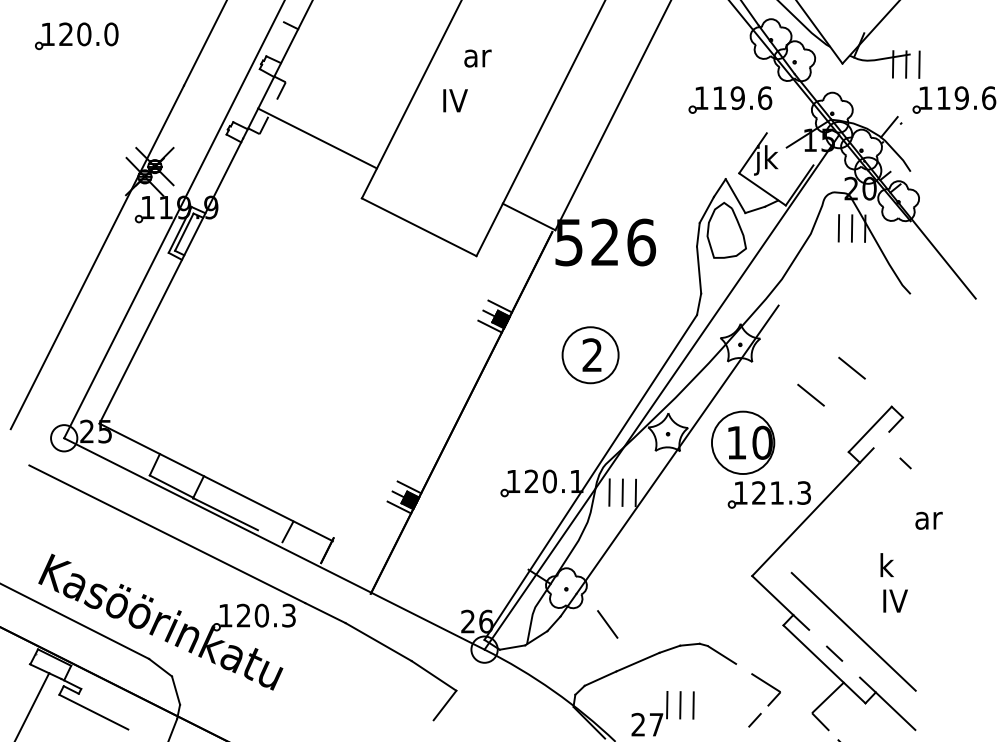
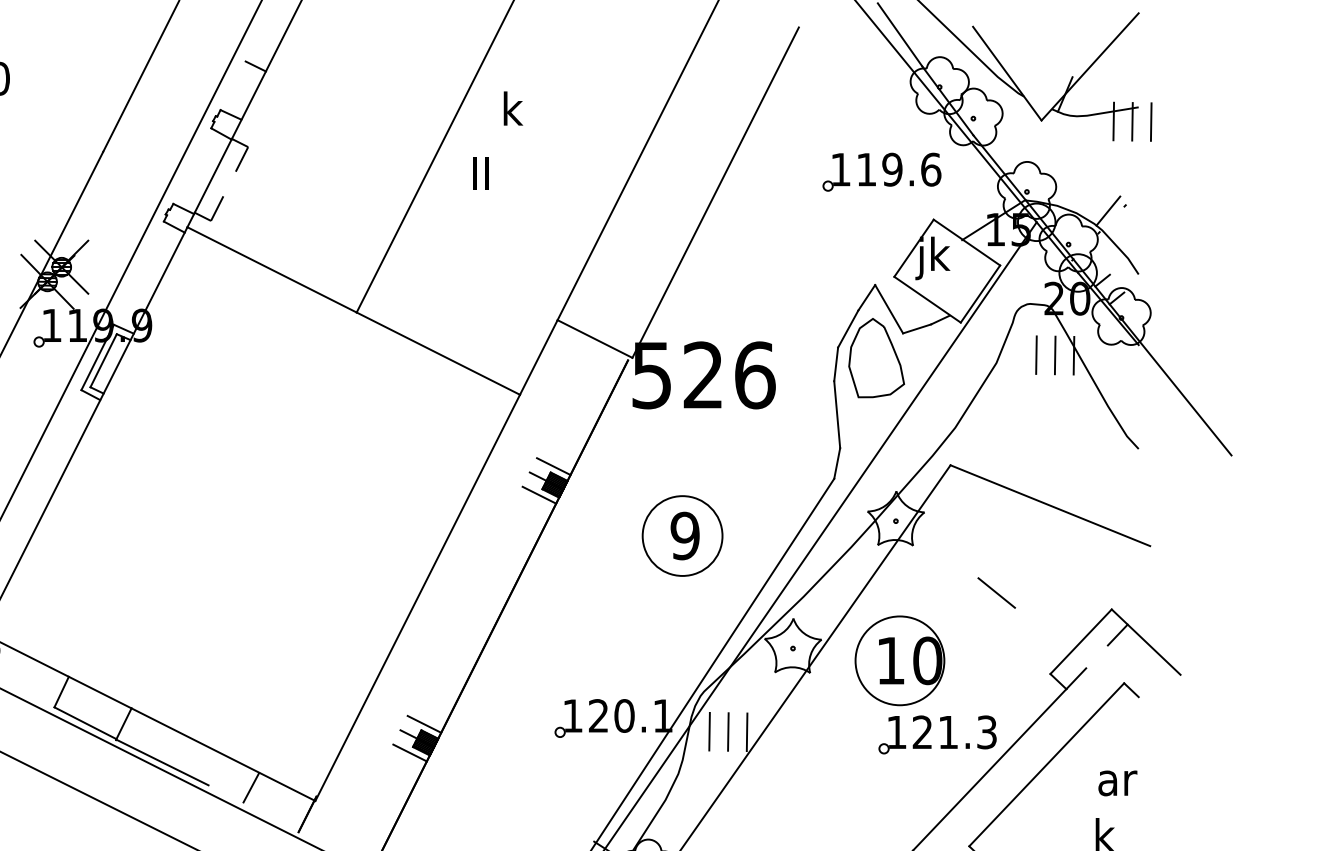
text: (477, 55) -> (521, 108), ar -> k
part: (954, 99) -> (1201, 171), removed
text: (455, 100) -> (490, 173), IV -> II
line: (317, 138) -> (272, 269), moved
line: (789, 149) -> (966, 242), added
line: (848, 333) -> (1050, 505), added
text: (592, 355) -> (685, 536), 2 -> 9
line: (851, 367) -> (1054, 553), removed
line: (404, 398) -> (417, 597), added
line: (921, 434) -> (1154, 648), added
line: (845, 515) -> (1045, 764), added
text: (928, 520) -> (1117, 782), moved

